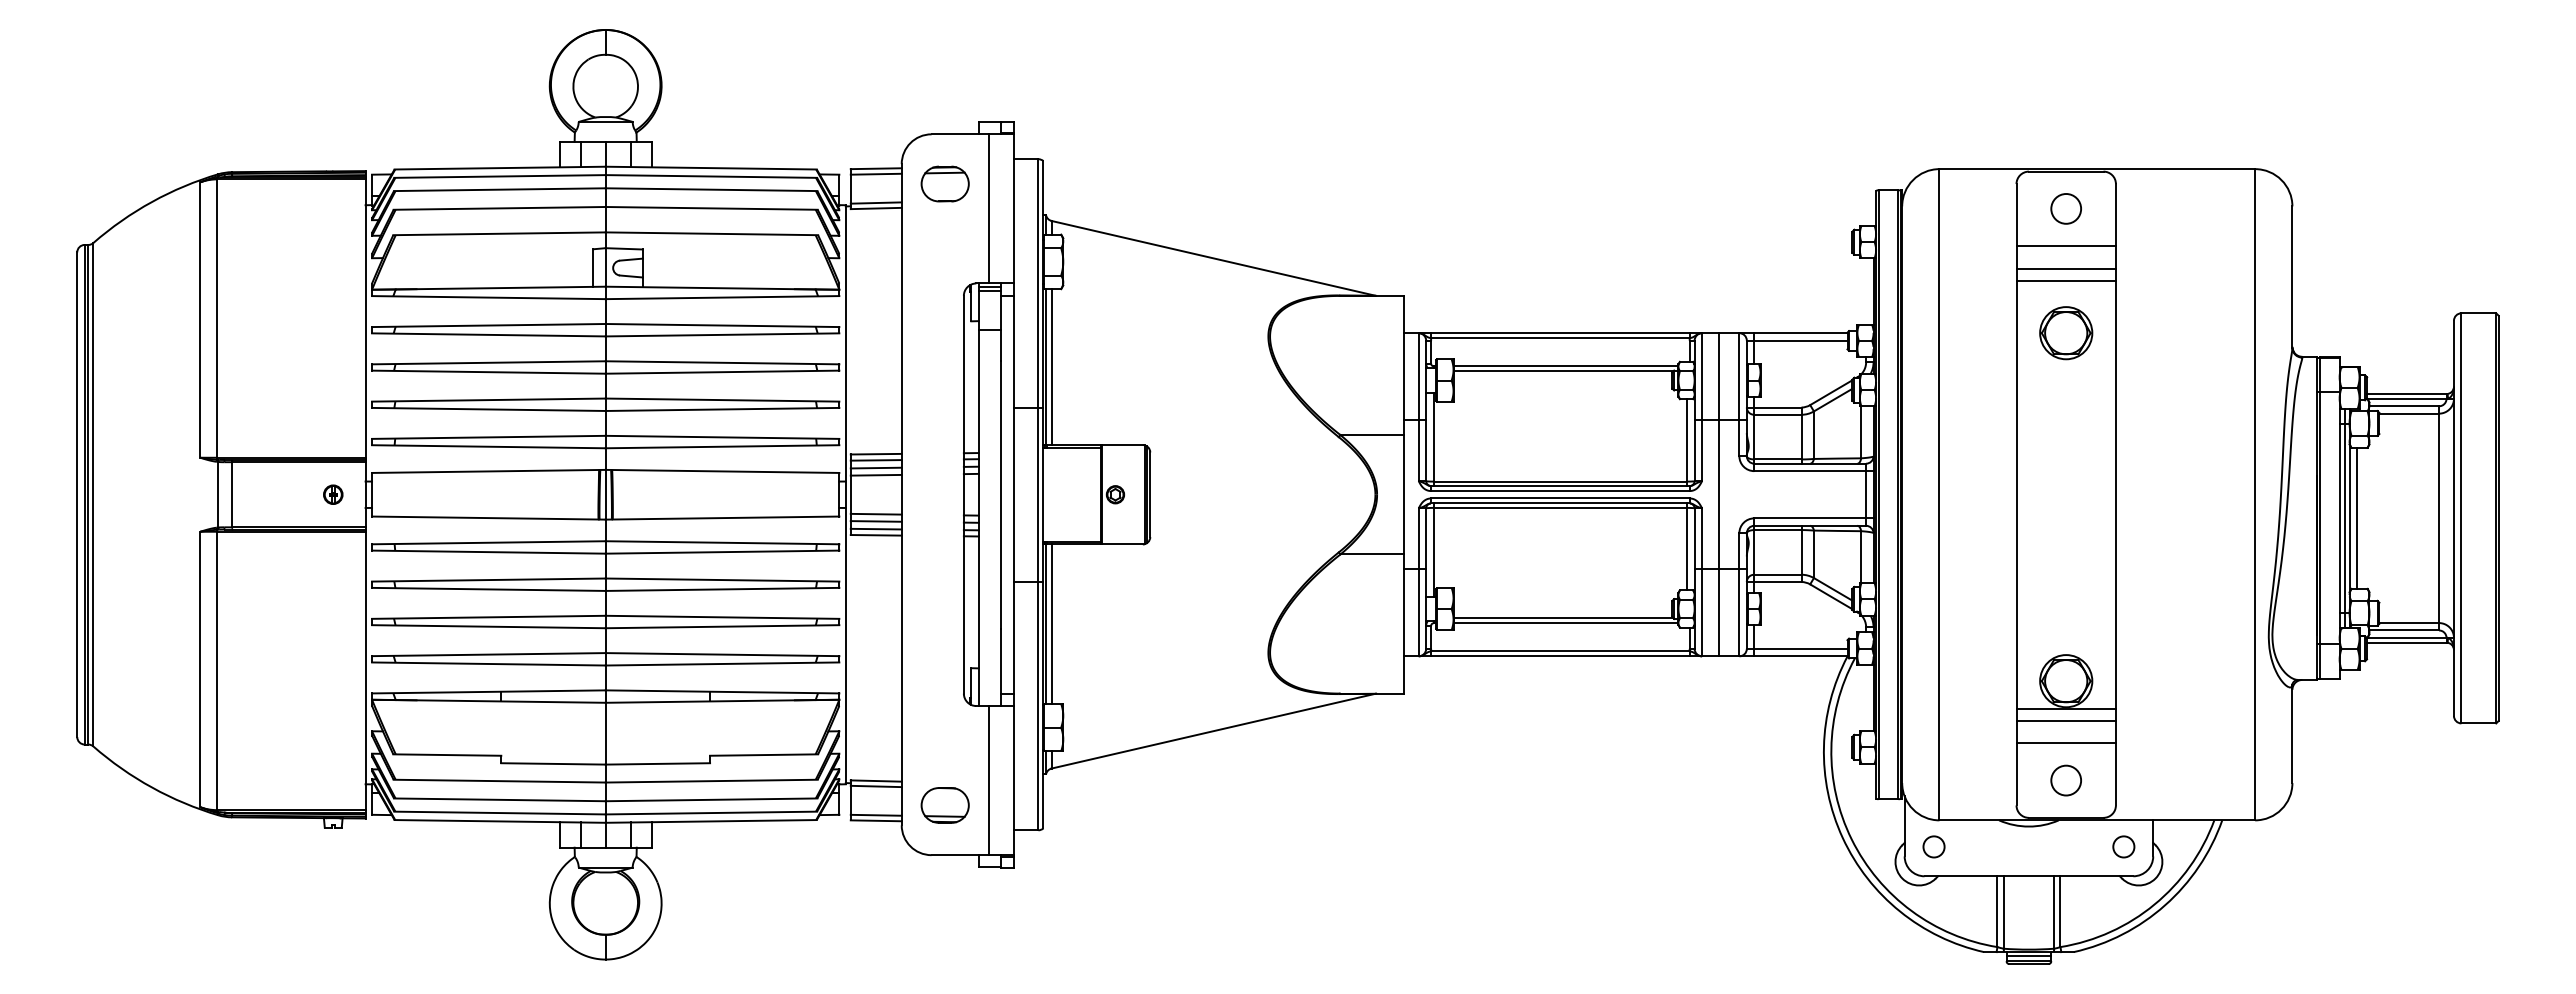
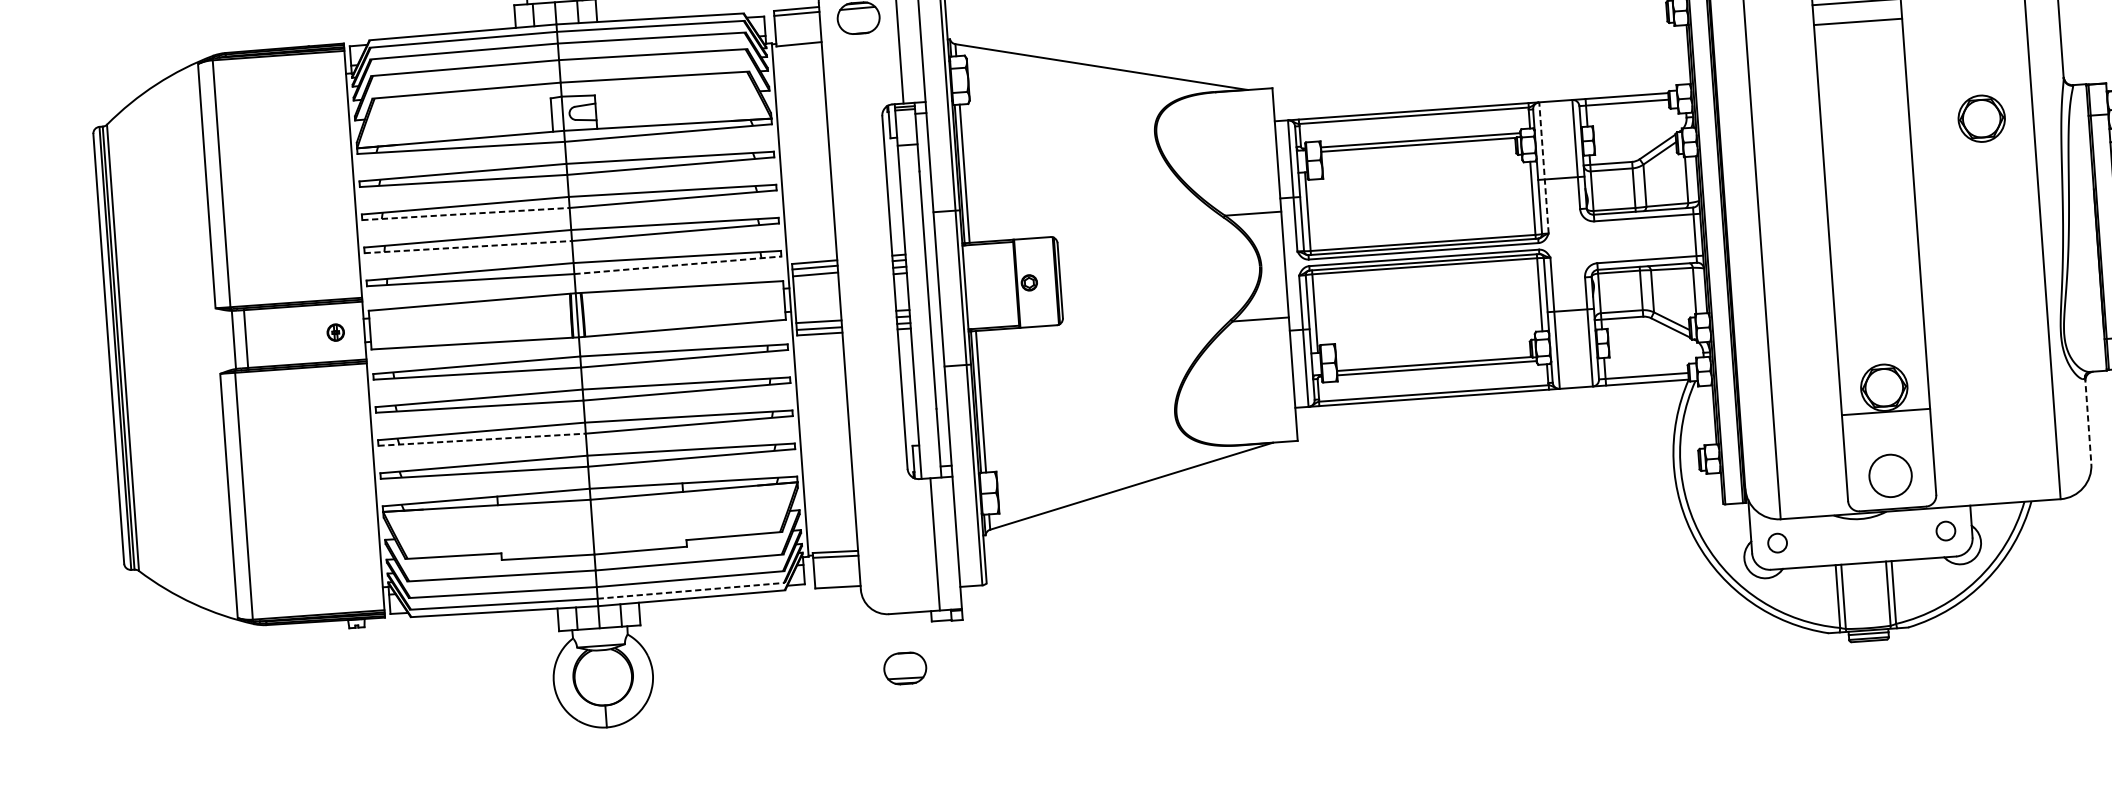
line: (875, 202) -> (798, 39), removed
line: (2065, 280) -> (1858, 32), removed
part: (2066, 333) -> (1982, 119), moved
line: (488, 372) -> (465, 214), solid -> dashed
line: (1702, 407) -> (1544, 168), solid -> dashed
line: (488, 409) -> (468, 247), solid -> dashed
line: (722, 446) -> (677, 265), solid -> dashed
line: (875, 474) -> (815, 280), removed
line: (1719, 494) -> (1564, 244), removed
line: (875, 513) -> (817, 314), removed
line: (488, 626) -> (481, 439), solid -> dashed
line: (2065, 720) -> (1886, 422), removed
line: (2292, 734) -> (2088, 420), solid -> dashed
line: (2065, 743) -> (1887, 443), removed
circle: (2066, 780) -> (1890, 475), size x1.6
part: (944, 805) -> (904, 668), moved
line: (711, 813) -> (691, 591), solid -> dashed
line: (875, 814) -> (836, 581), removed

